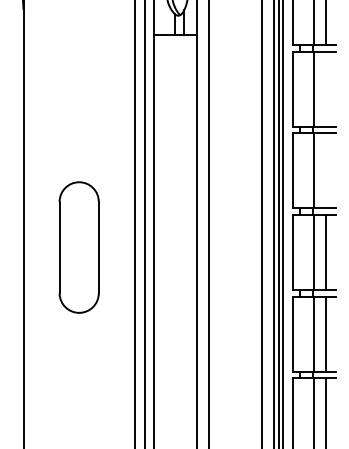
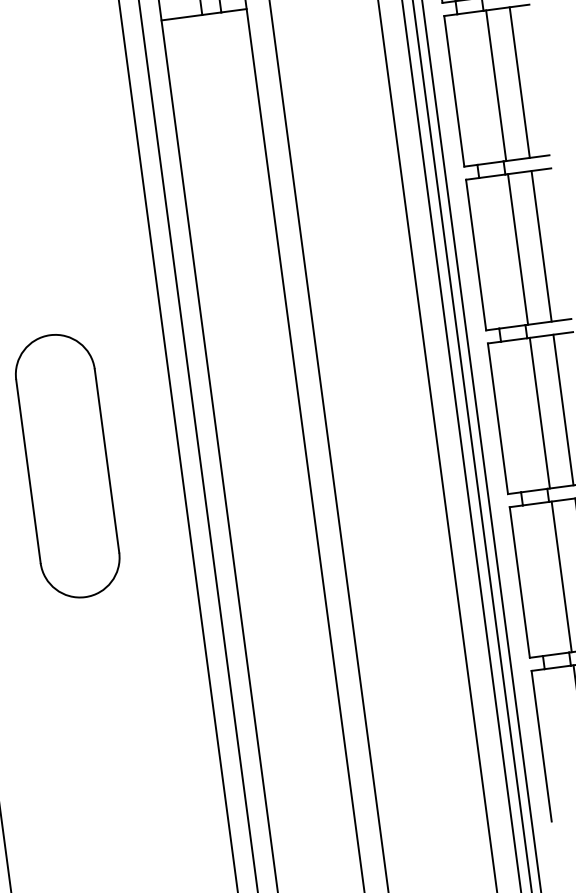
line: (325, 88) -> (519, 81), added
line: (325, 170) -> (541, 245), added

